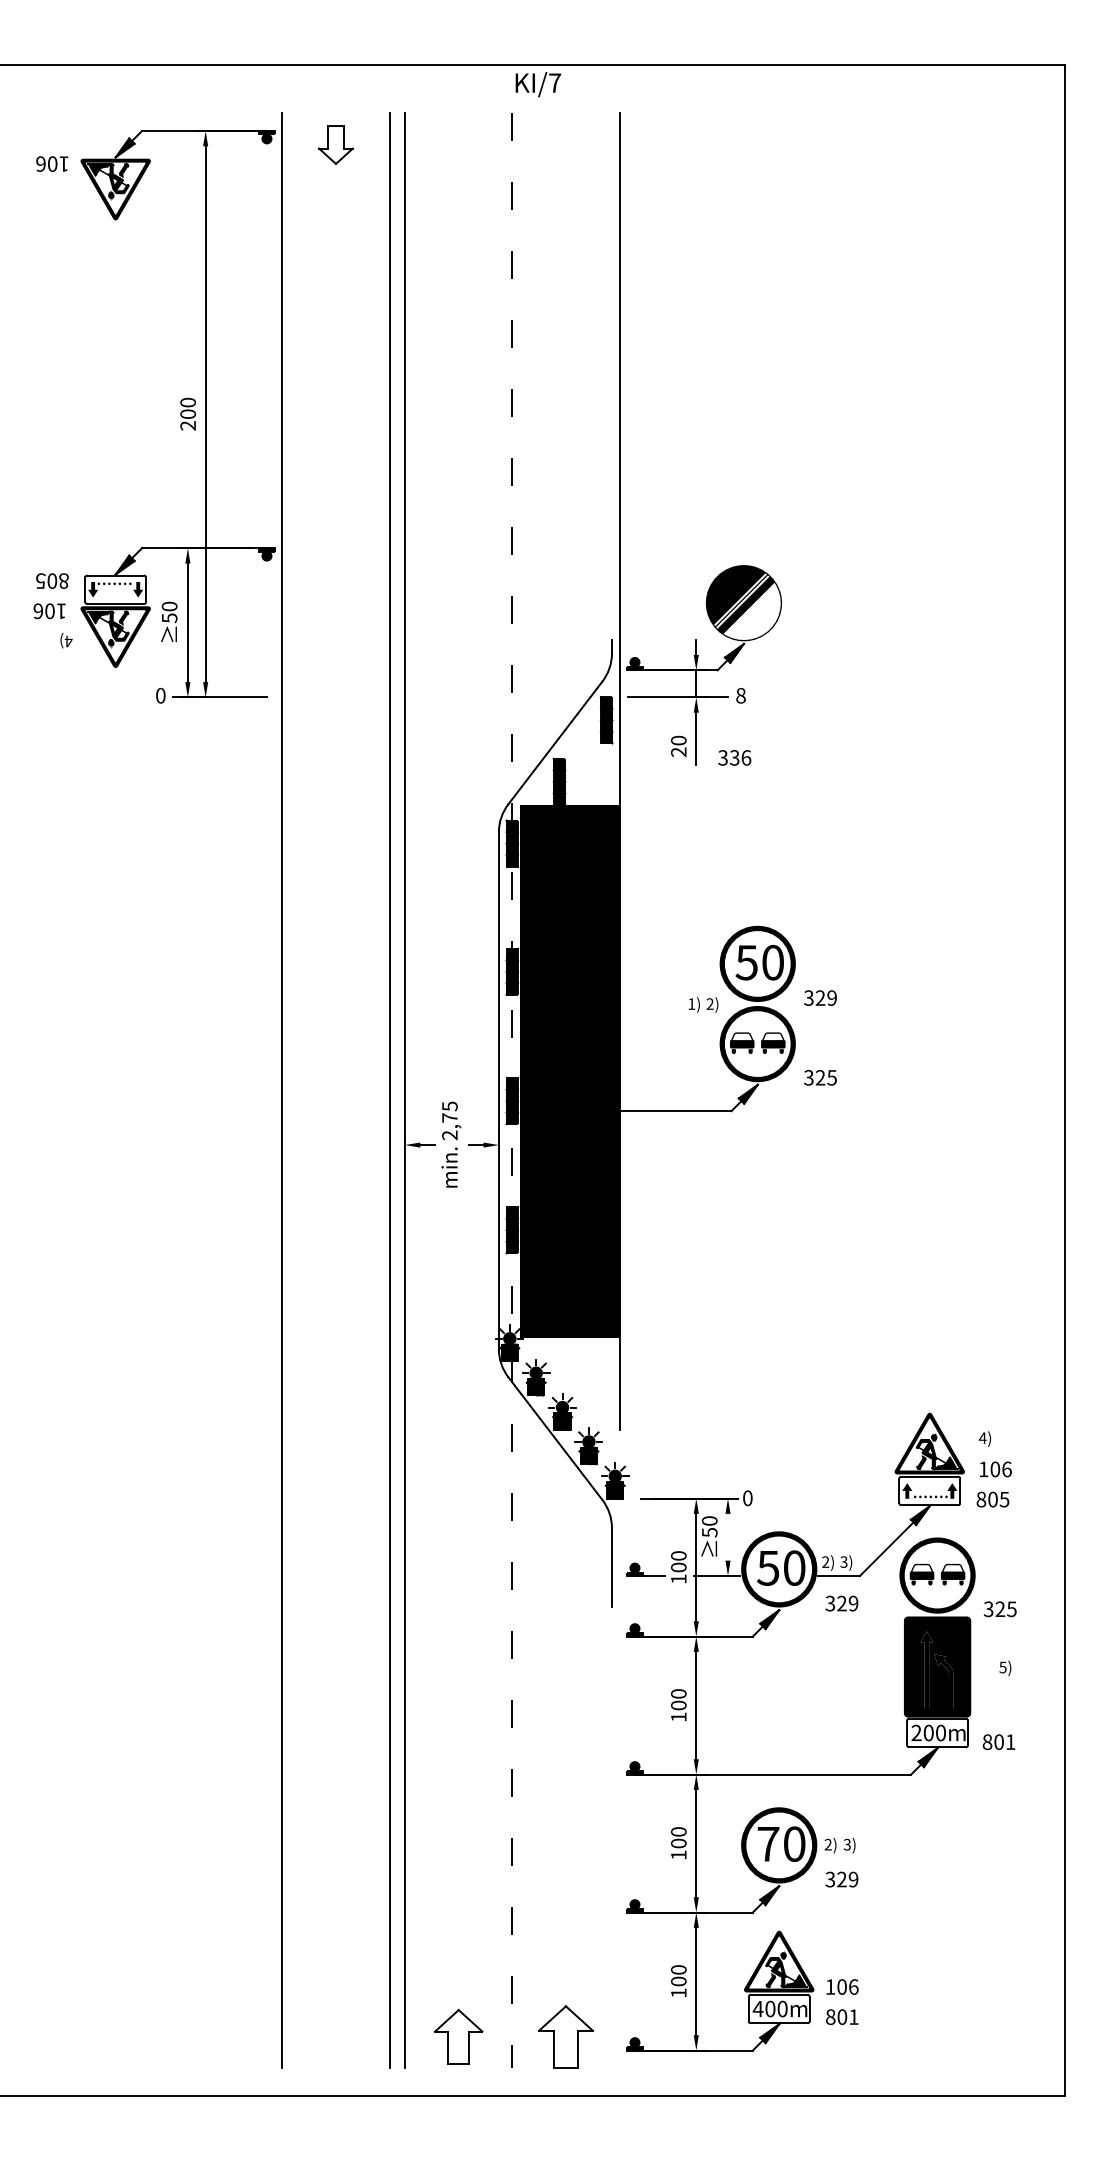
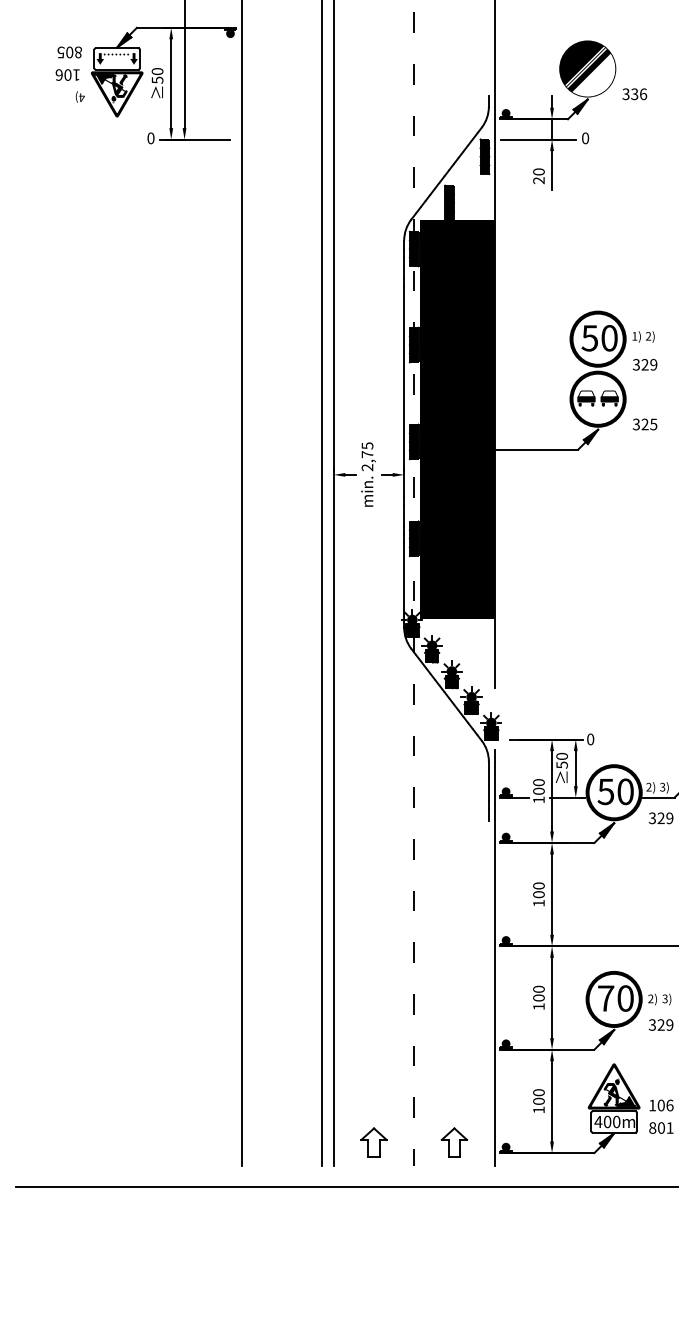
text: (740, 695) -> (585, 138), 8 -> 0
text: (734, 757) -> (634, 93), moved
text: (703, 1004) -> (643, 336), moved
line: (728, 1536) -> (576, 768), added
line: (619, 1790) -> (494, 958), added
part: (458, 2036) -> (373, 1142), size x0.71
part: (565, 2036) -> (454, 1142), size x0.62

